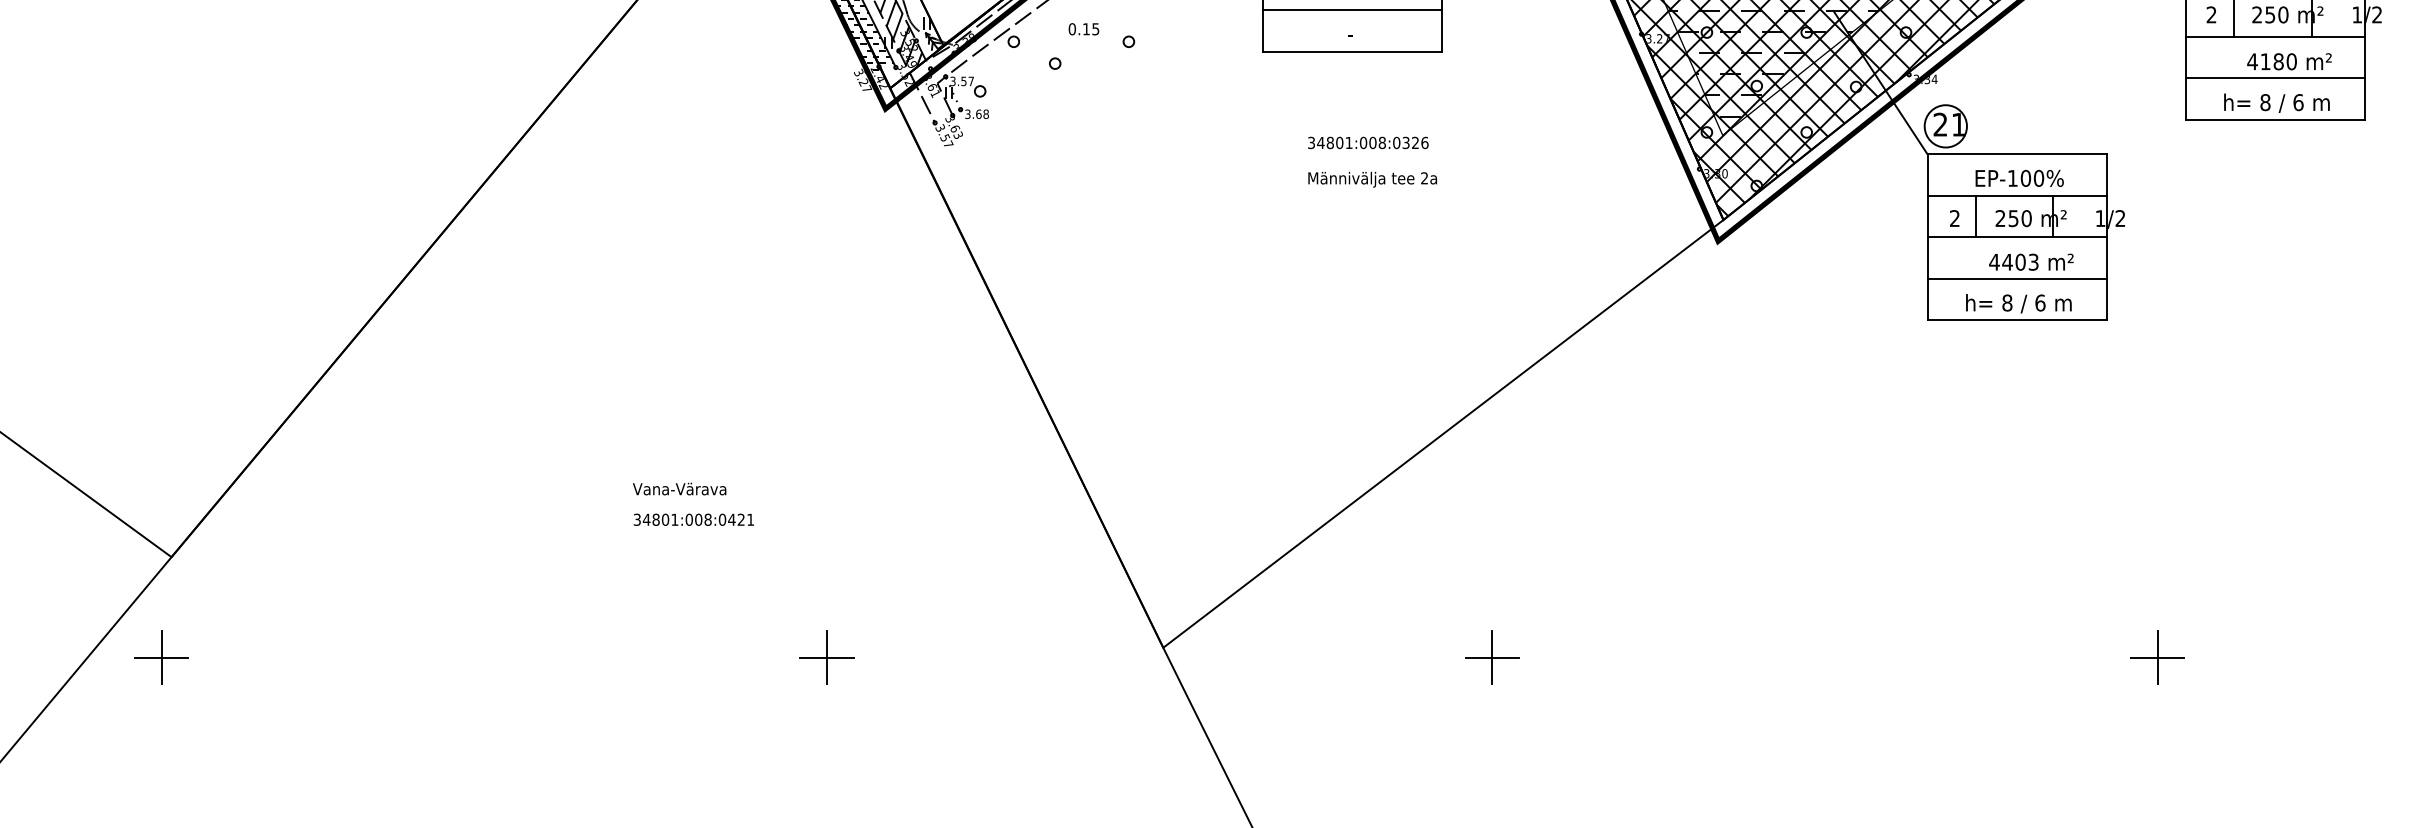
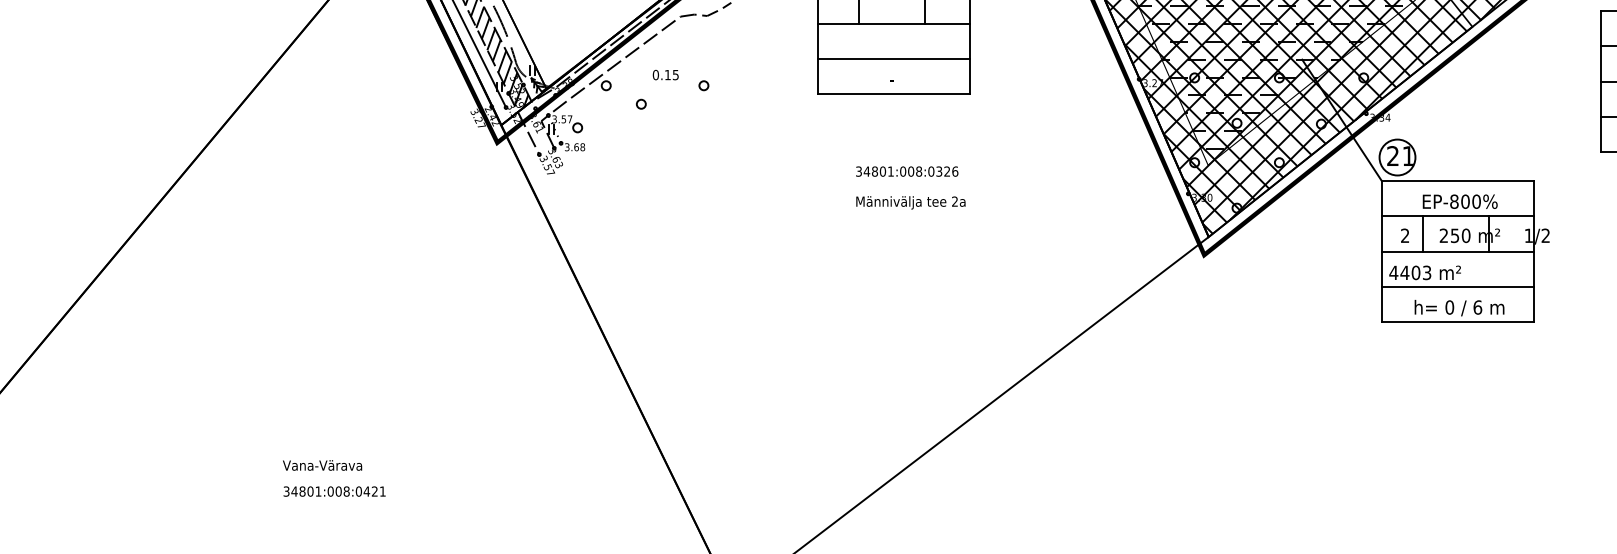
hatch: (864, 37) -> (479, 82), removed
text: (2012, 177) -> (1454, 200), EP-100%%% -> EP-800%%%
text: (2031, 261) -> (1425, 272), moved
text: (2007, 302) -> (1449, 307), 8 -> 0

